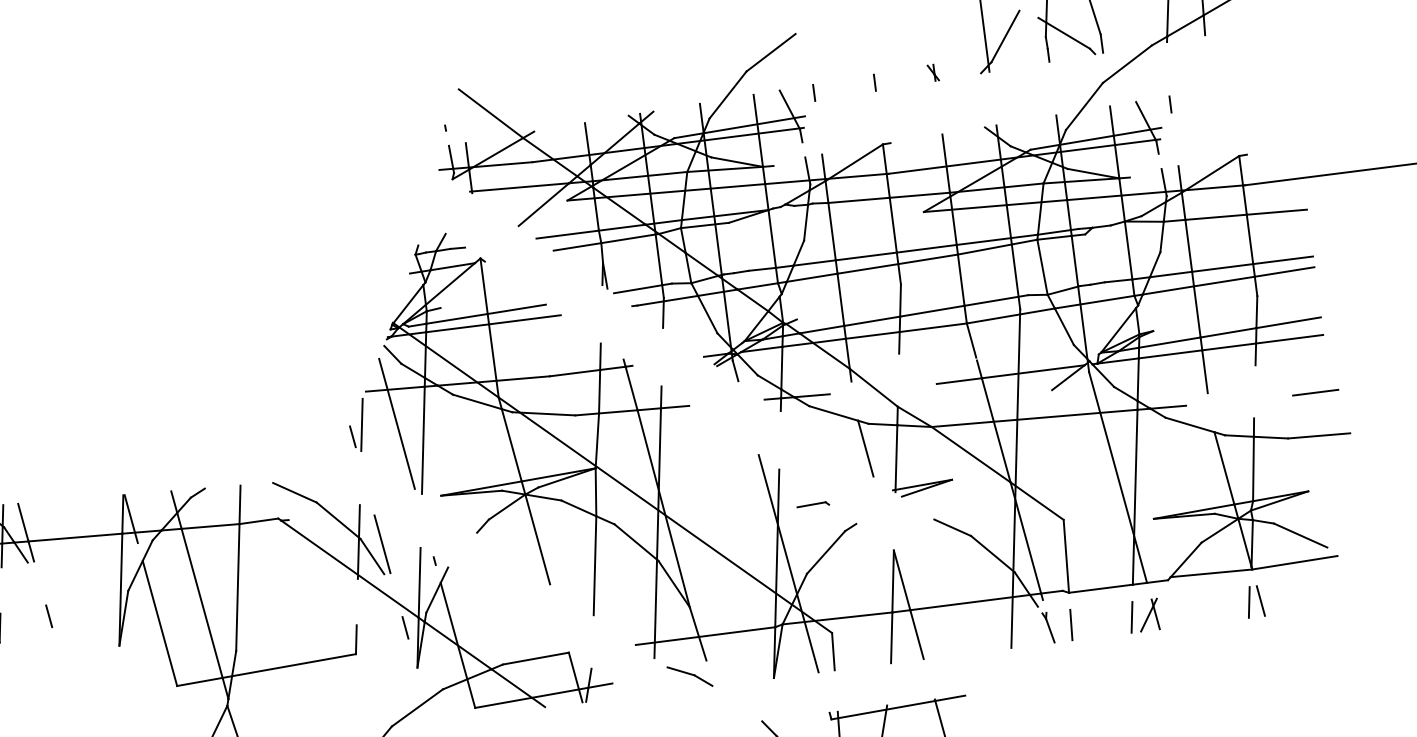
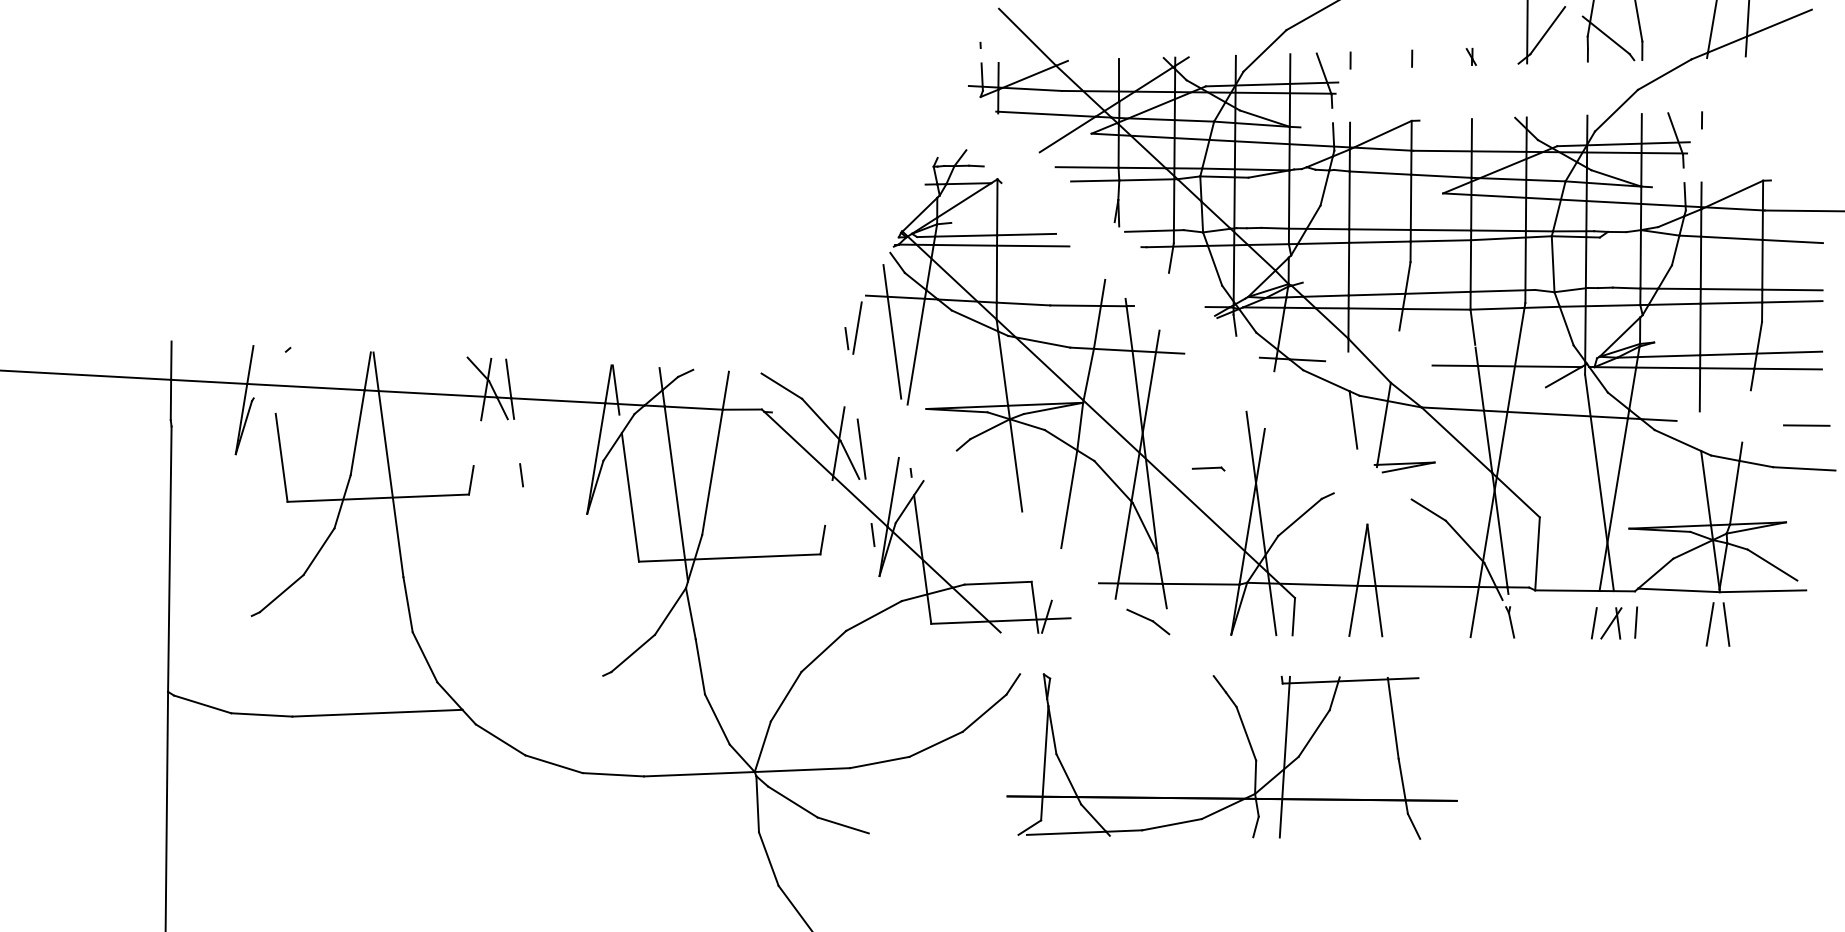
part: (812, 504) -> (1208, 468), moved
part: (1255, 601) -> (1718, 624), size x1.4
line: (1071, 624) -> (1636, 622), moved

